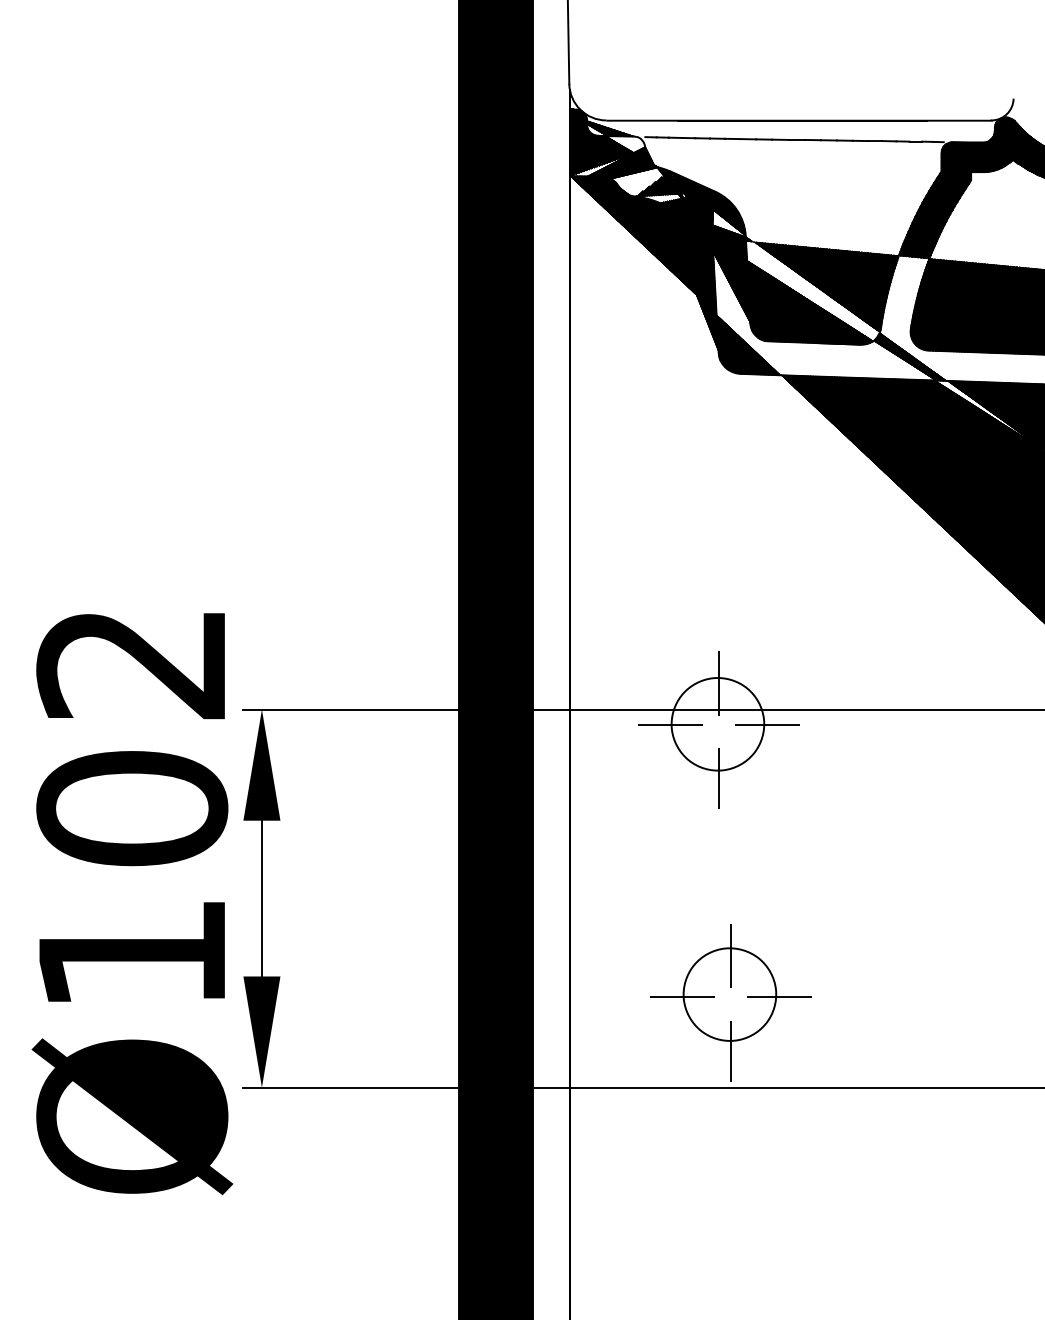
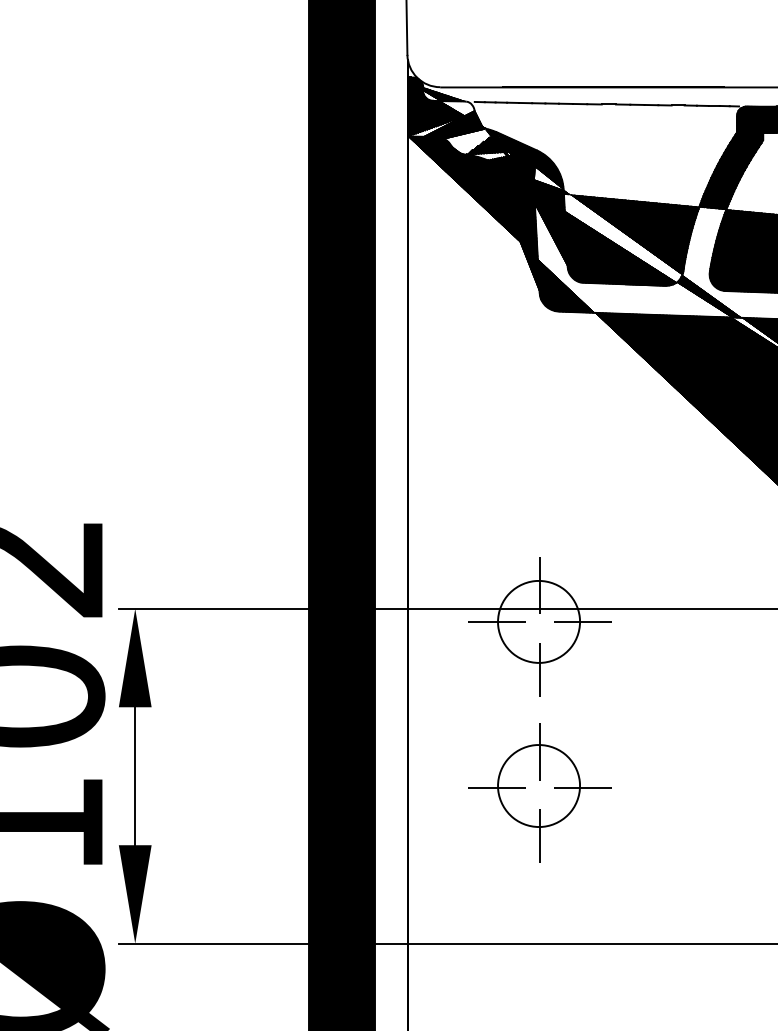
part: (730, 1002) -> (539, 792), moved

